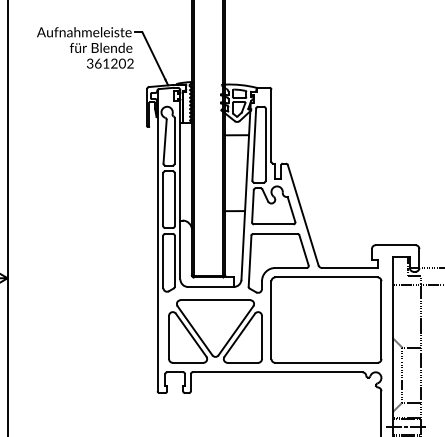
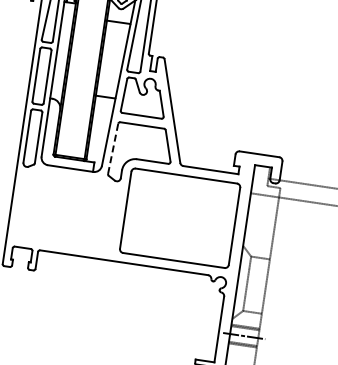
line: (250, 261) -> (113, 149), solid -> dashed
part: (215, 331) -> (68, 213), removed

